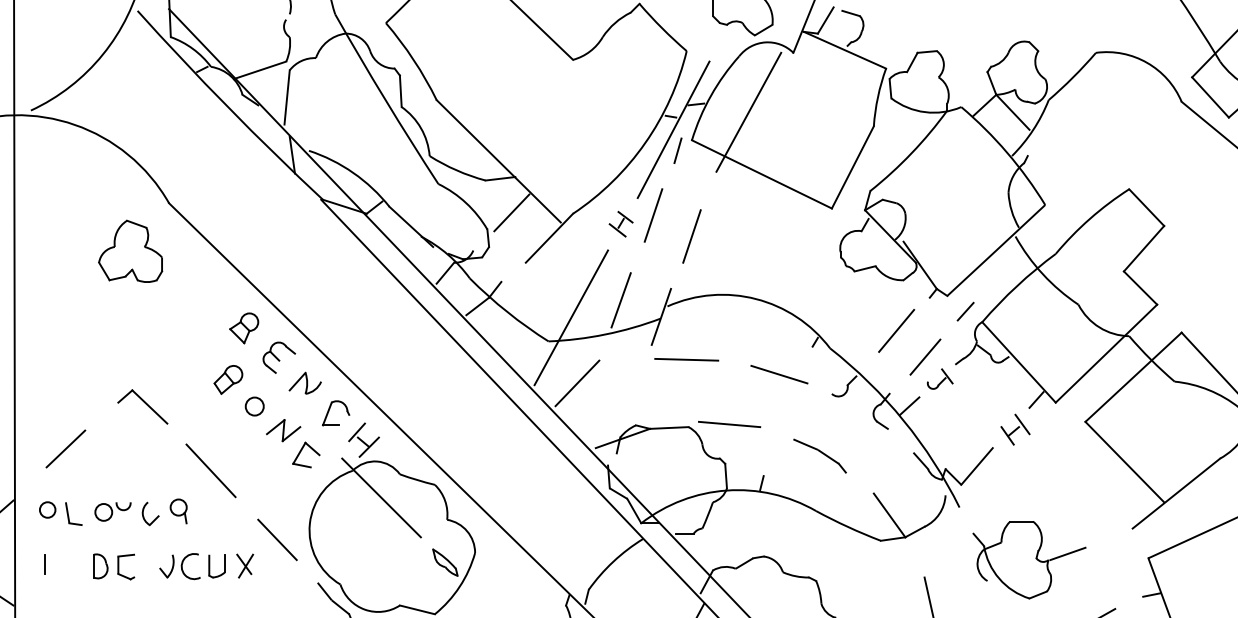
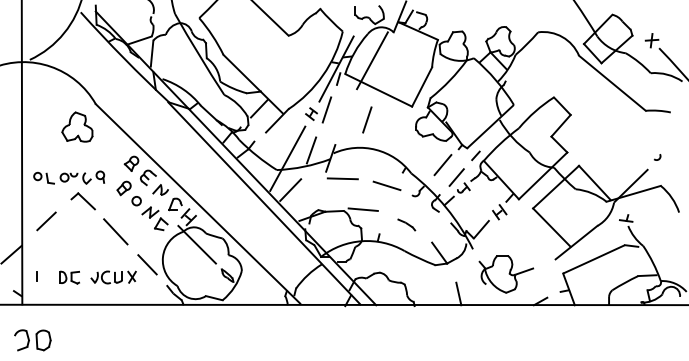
line: (692, 235) -> (367, 119), moved
part: (820, 455) -> (406, 224), size x0.7
part: (114, 512) -> (69, 177), moved

